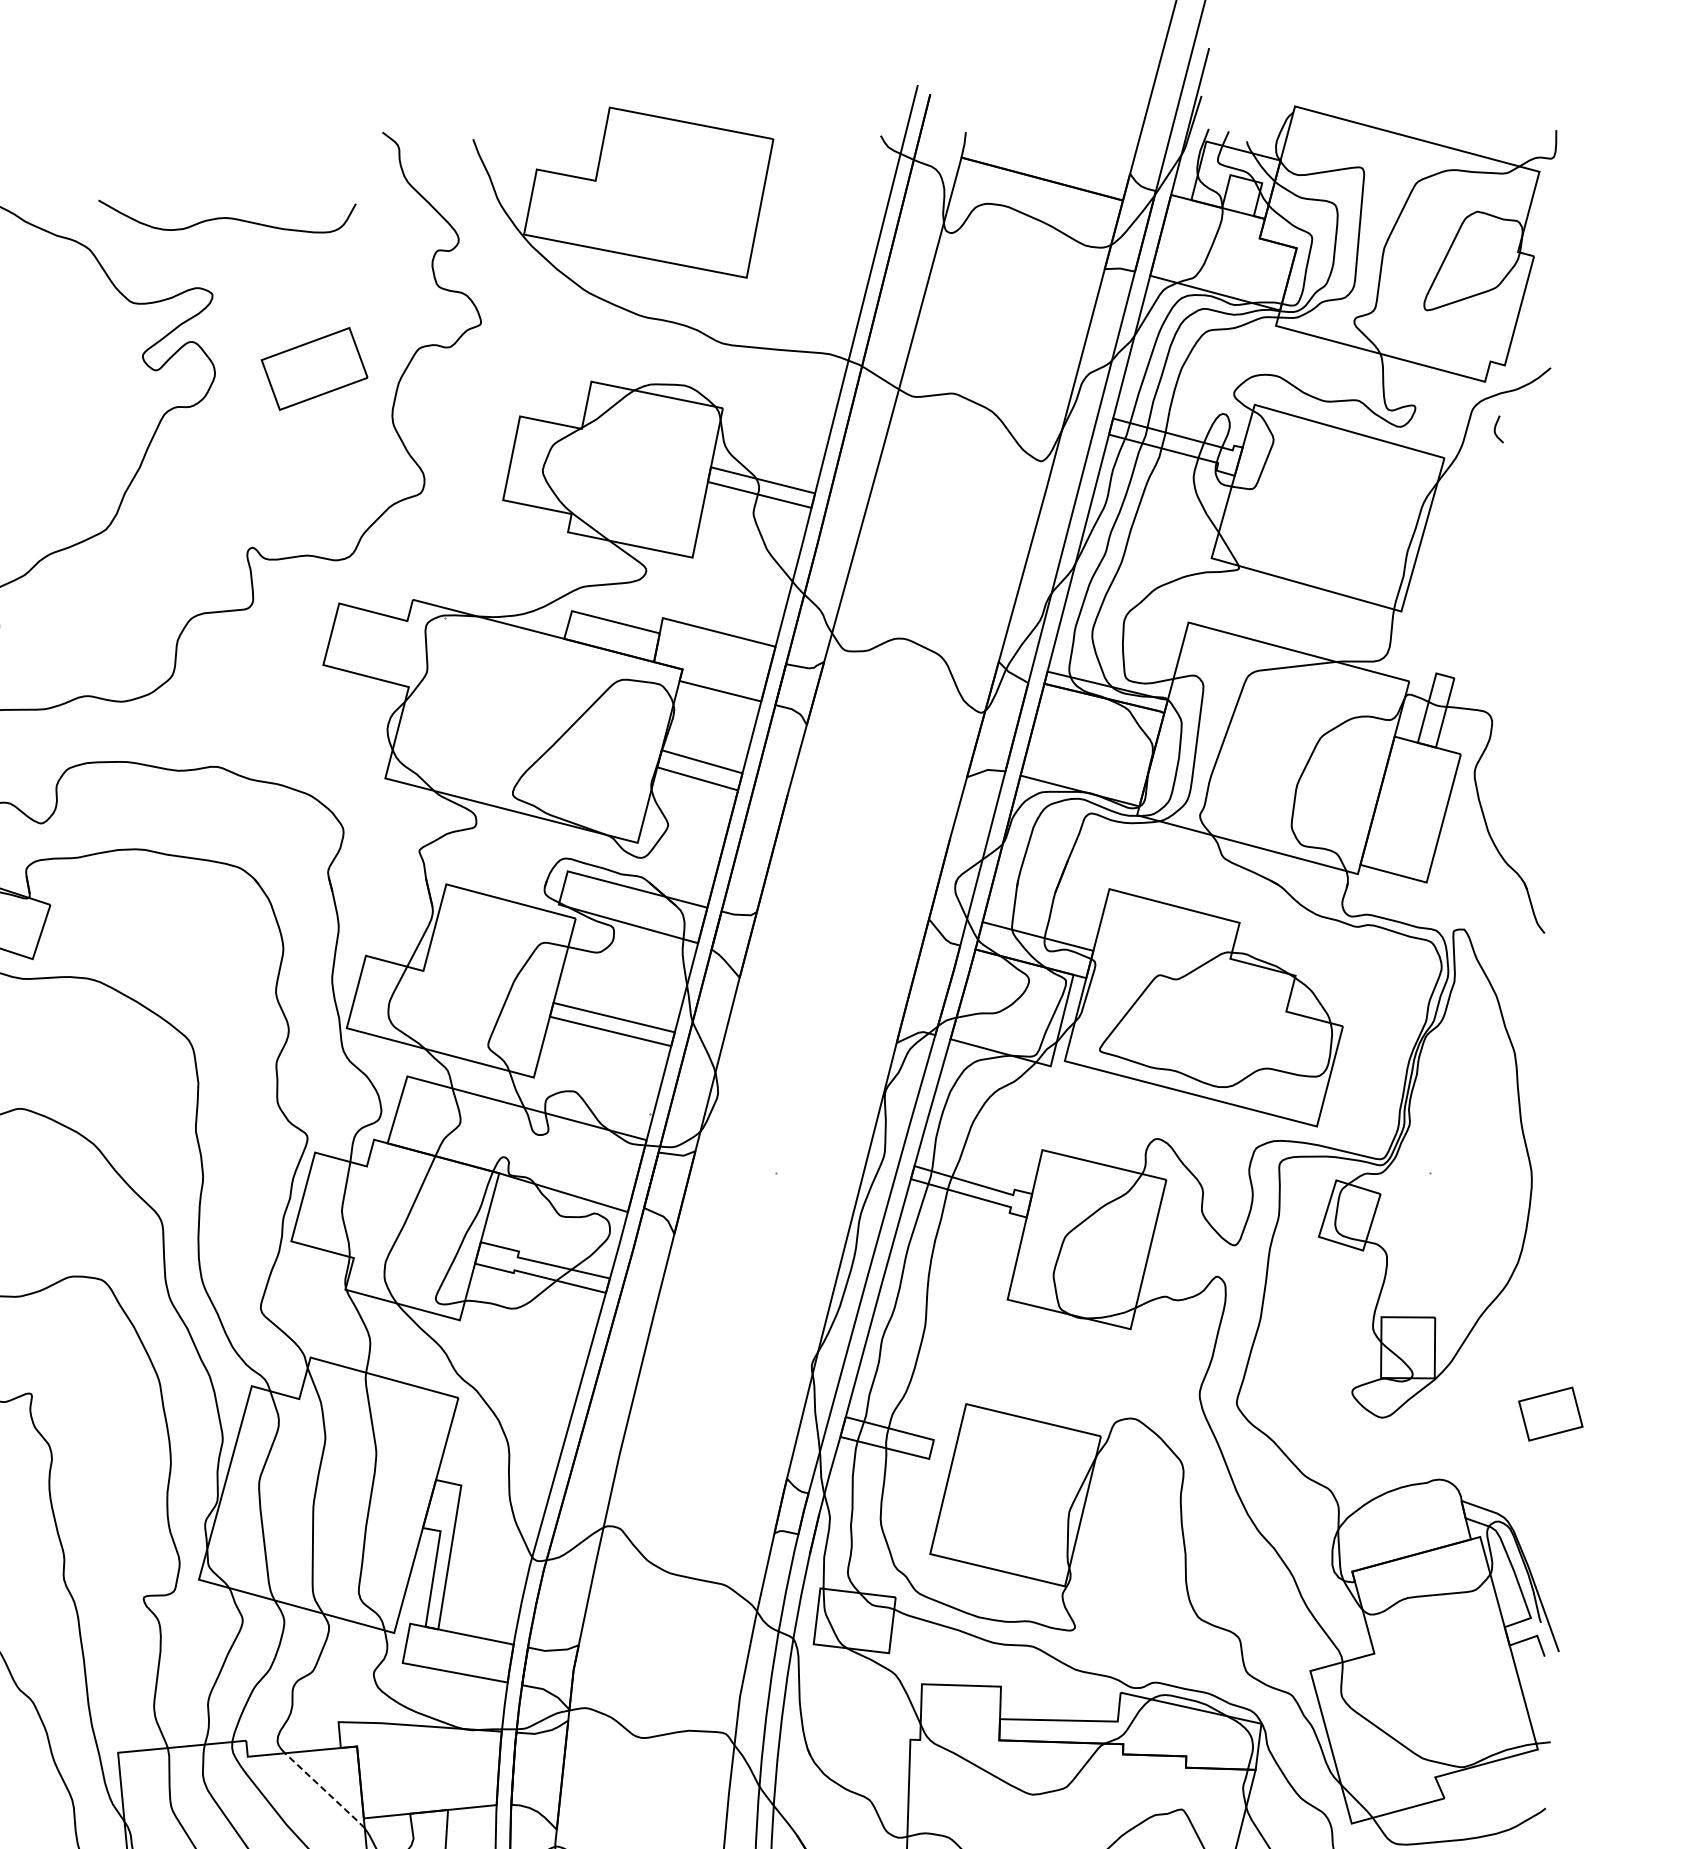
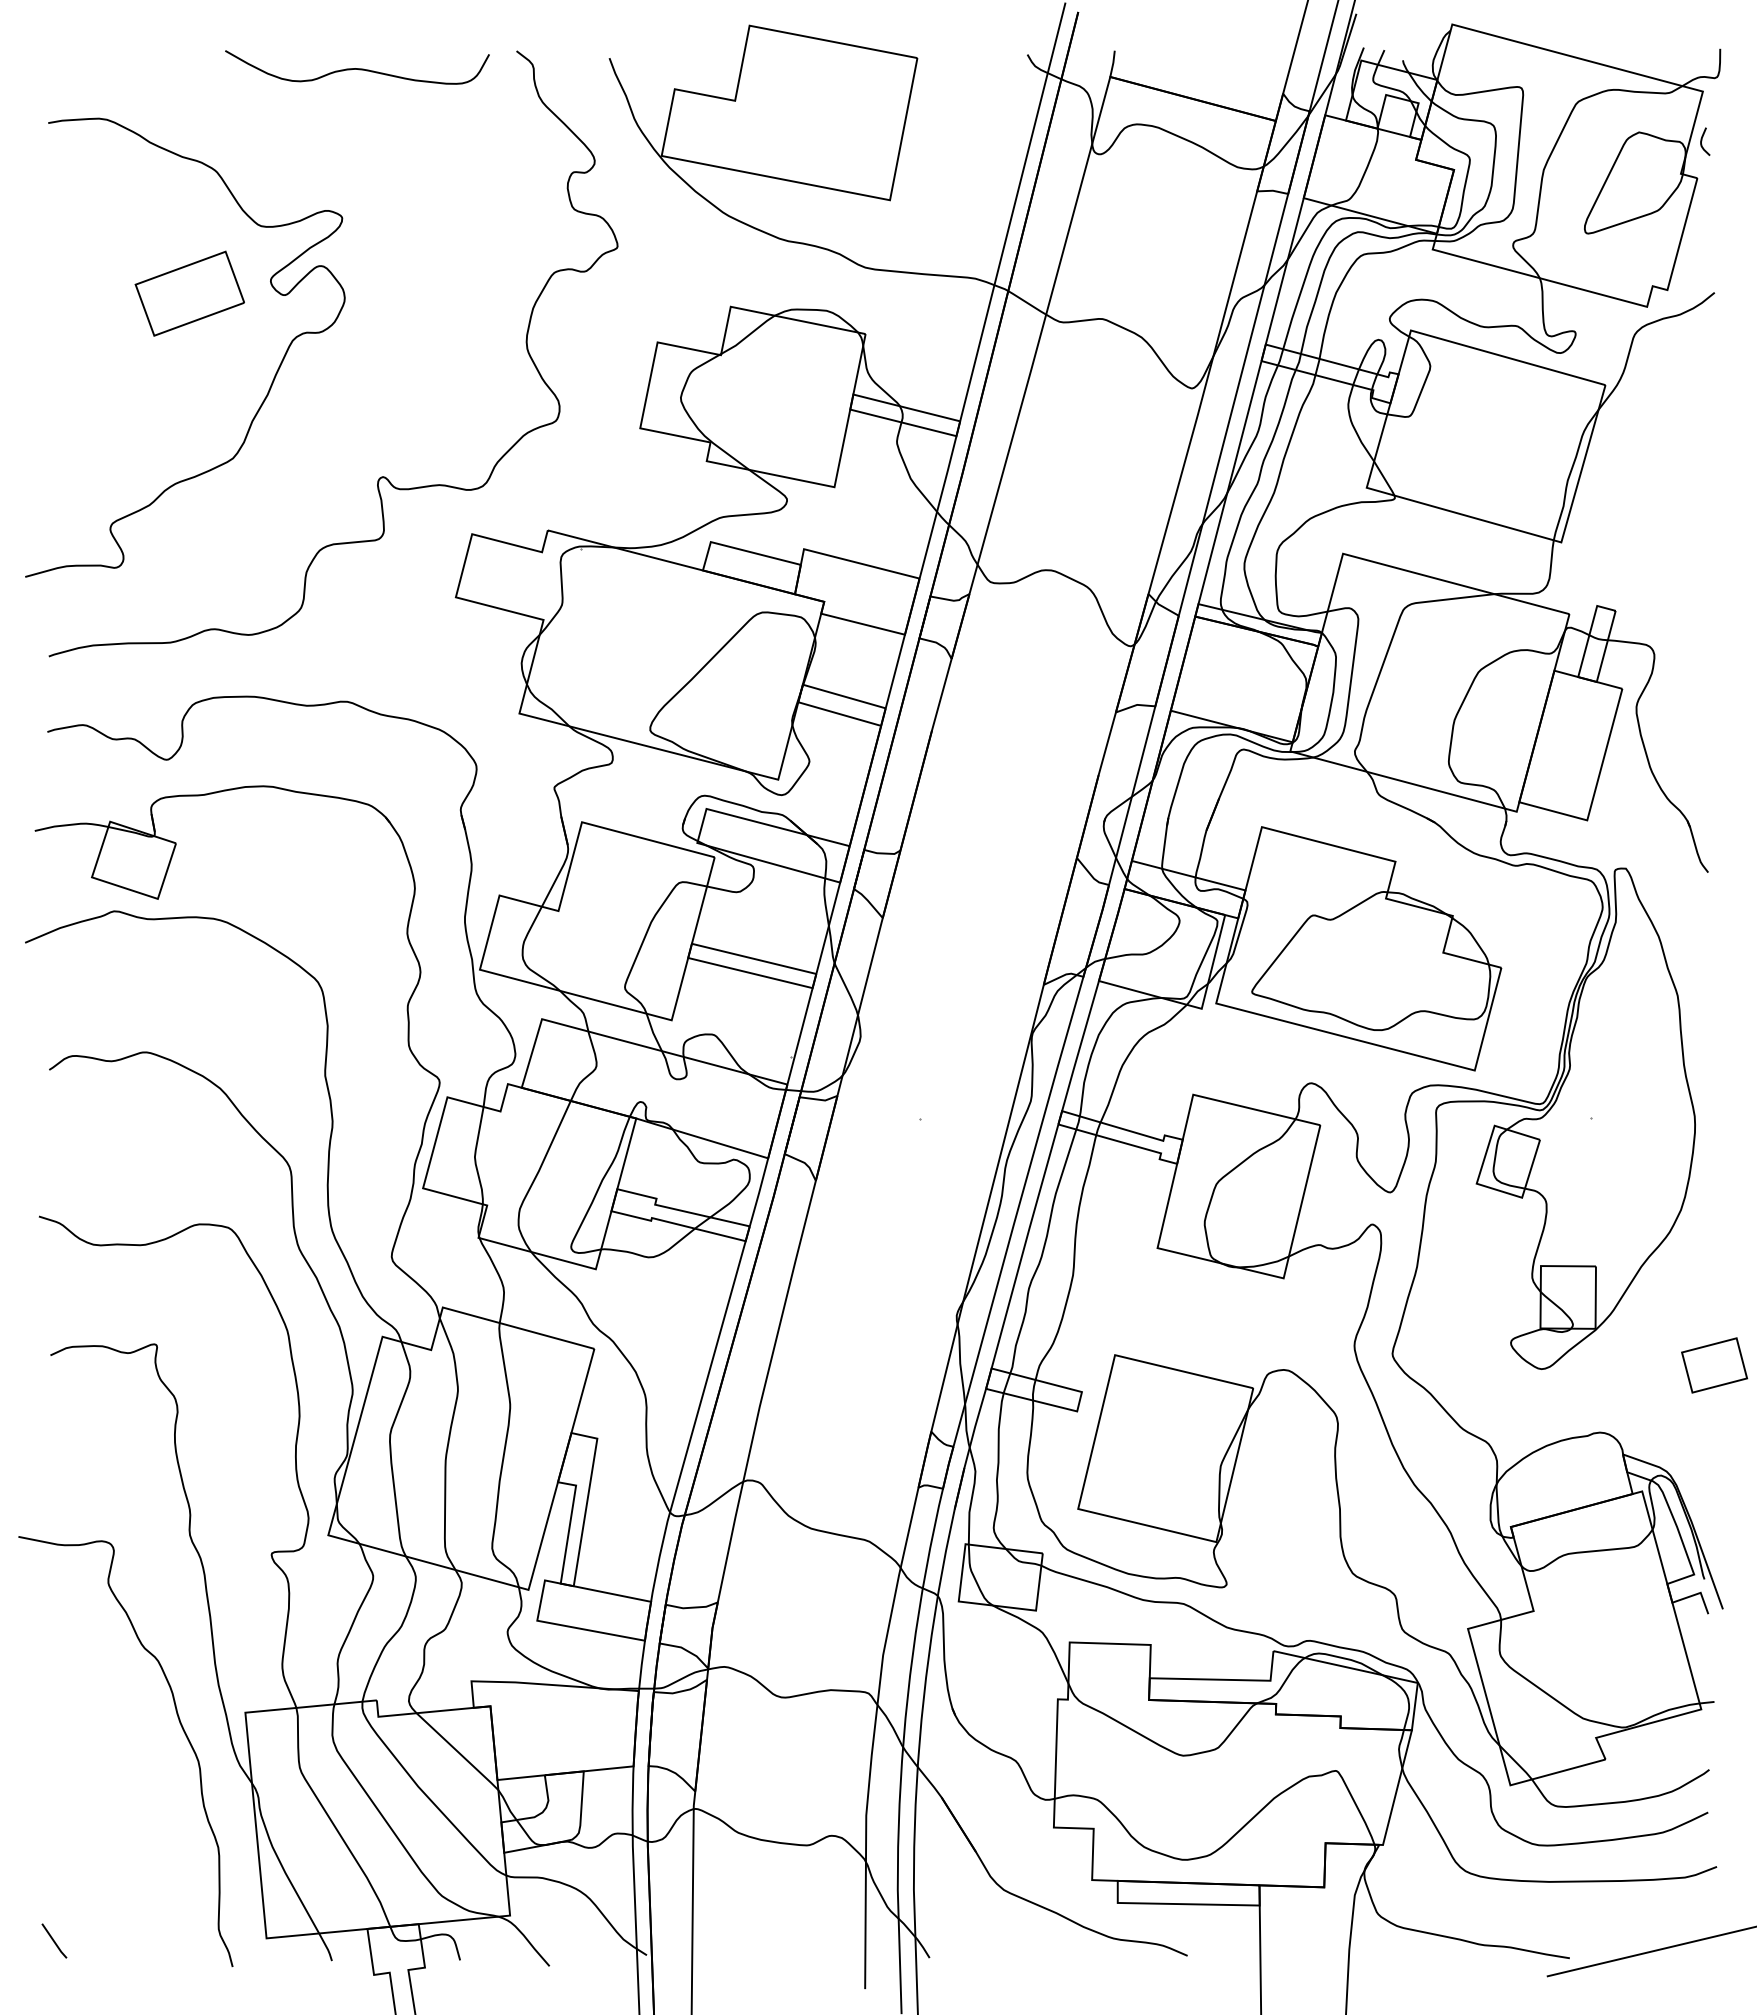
curve: (227, 217) -> (357, 68), moved
part: (314, 368) -> (189, 293), moved
curve: (1496, 428) -> (1702, 140), moved
line: (324, 1790) -> (457, 1751), dashed -> solid

